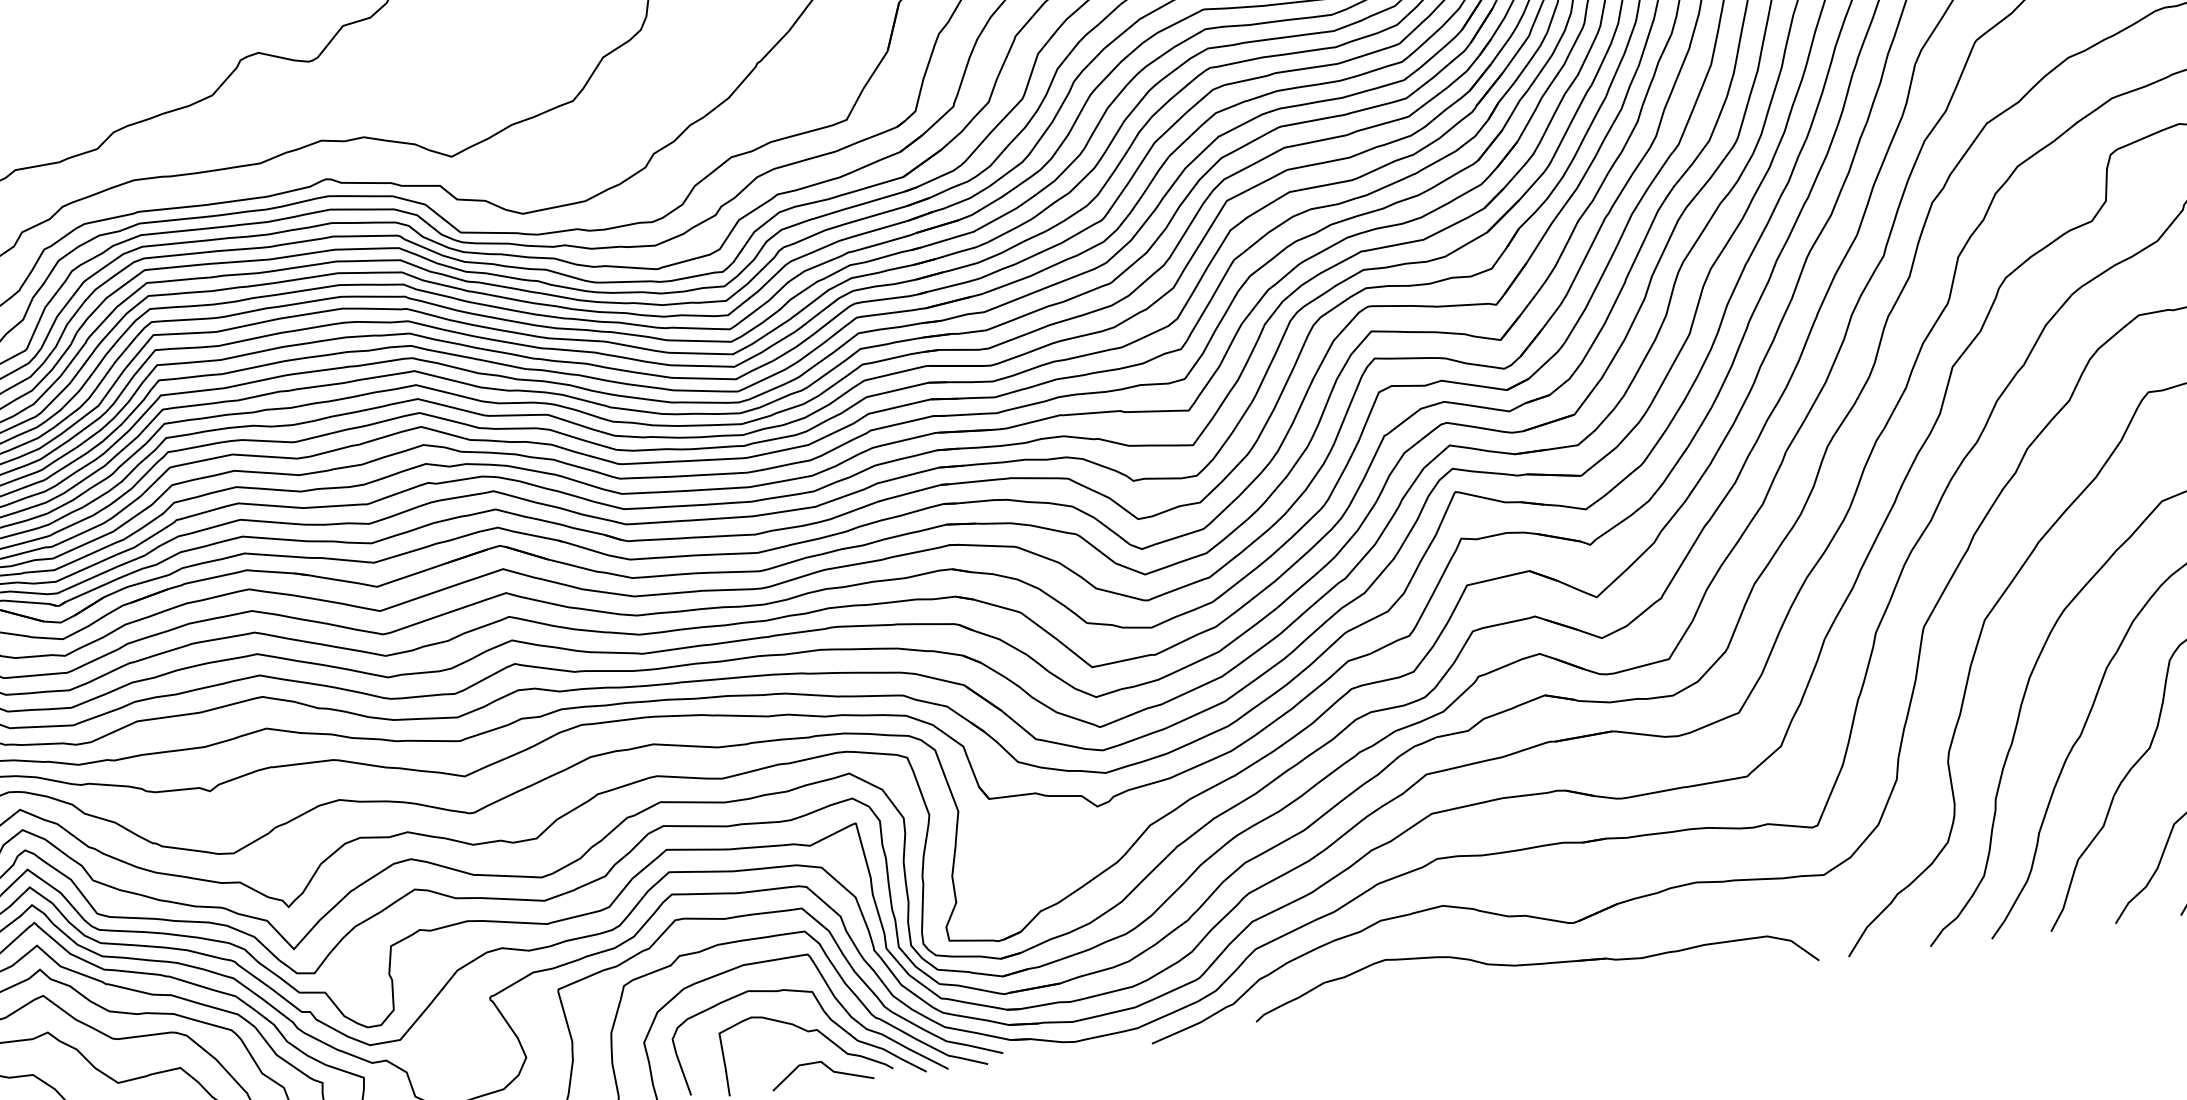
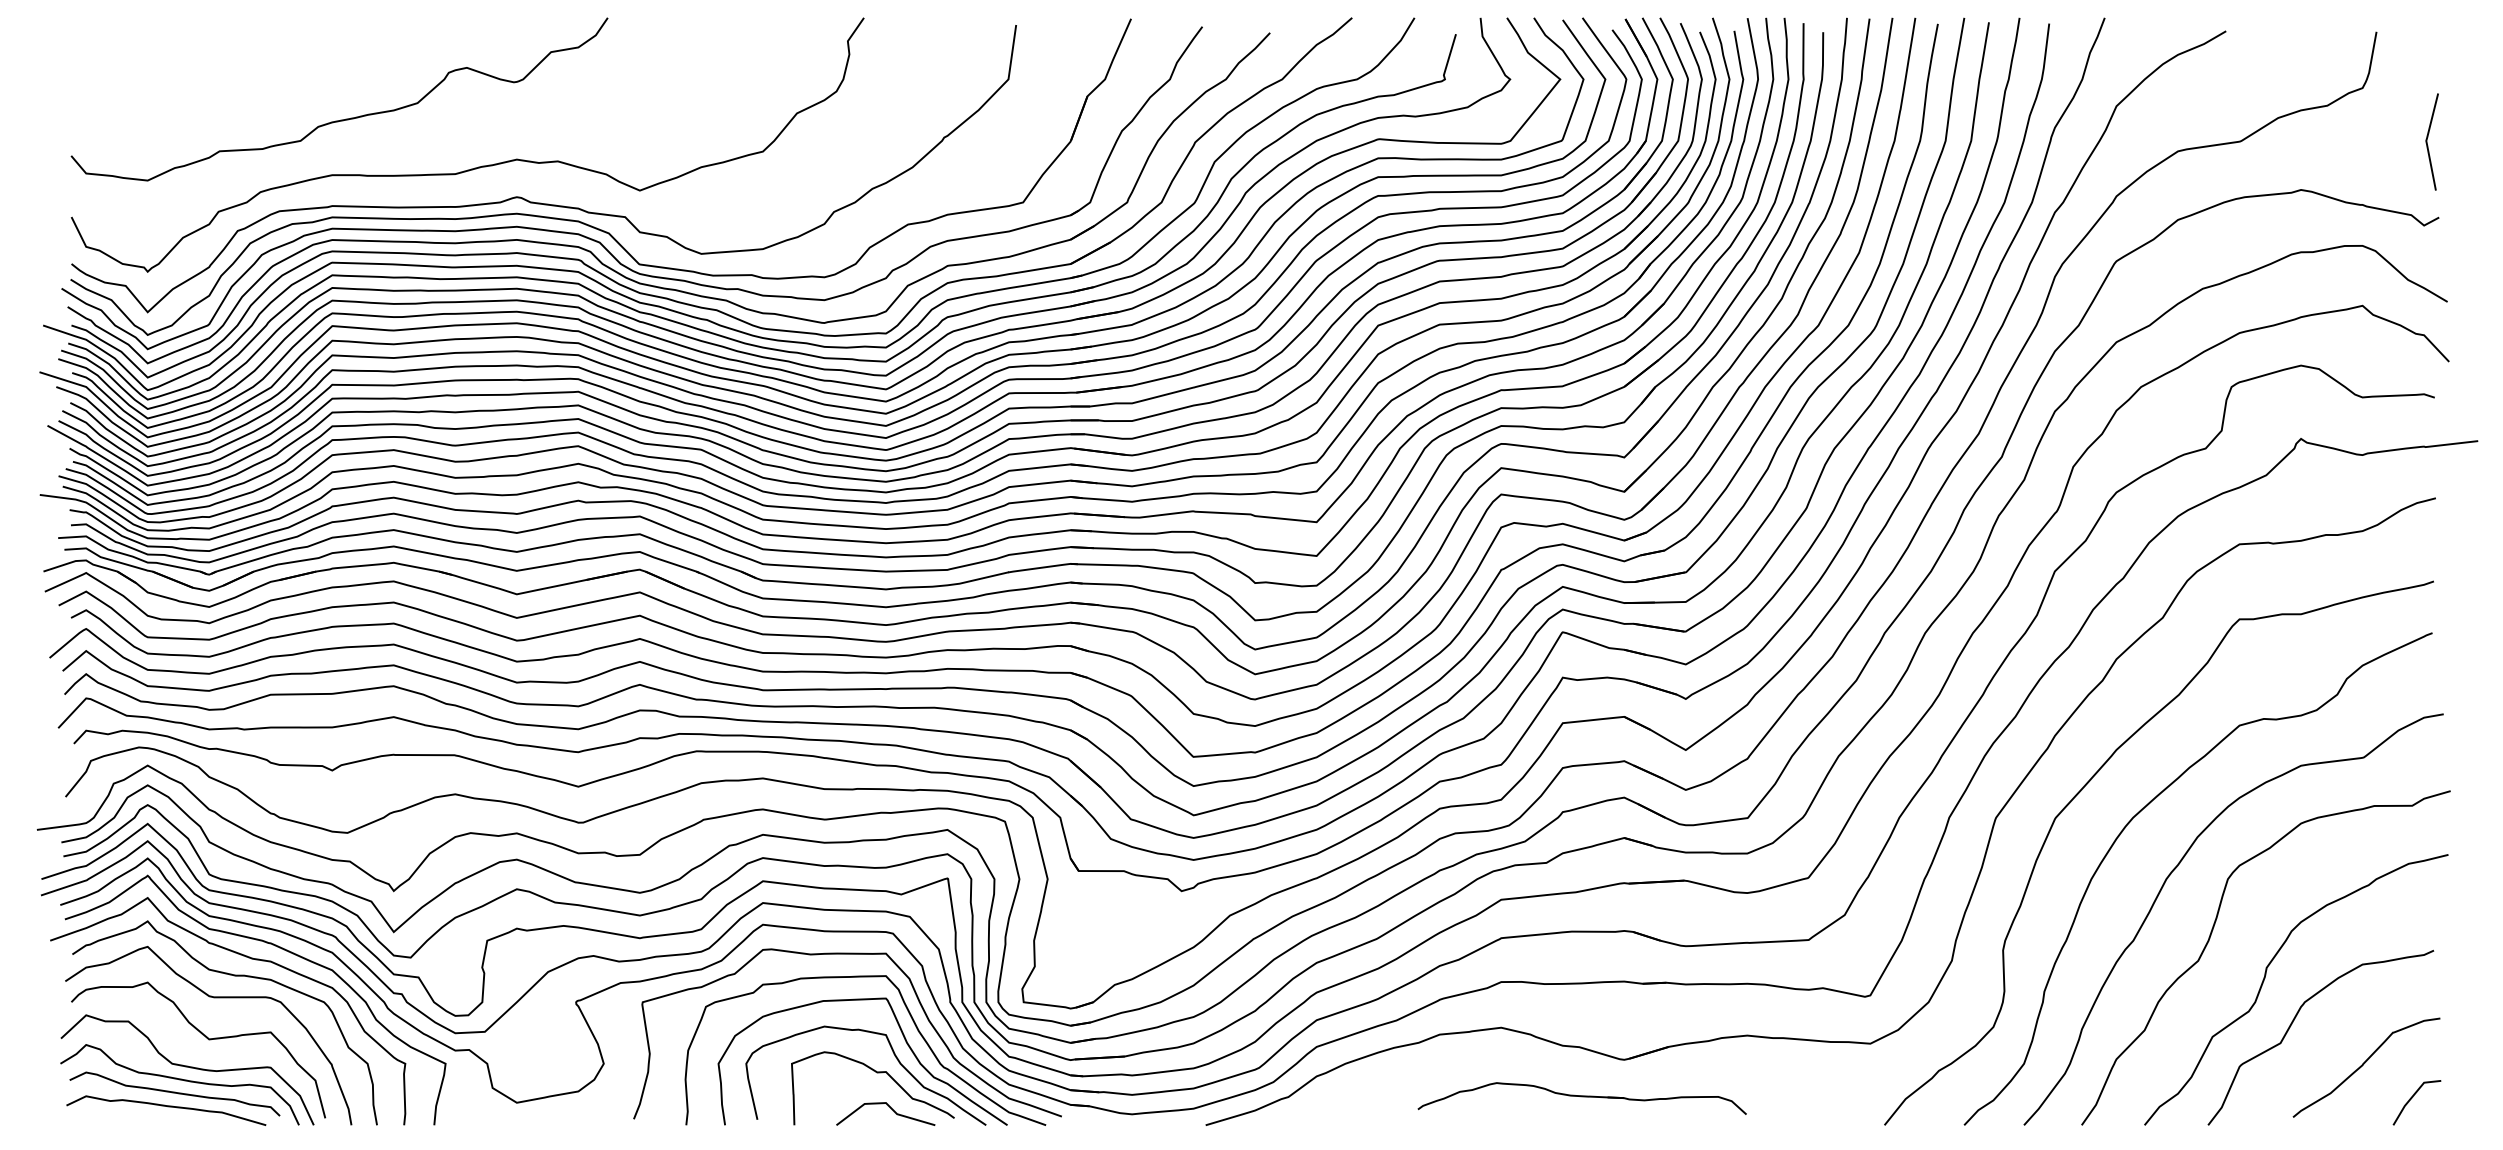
part: (1535, 968) -> (1582, 1098), size x0.6

